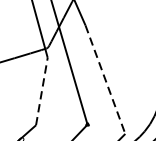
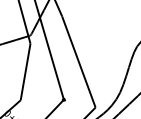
line: (104, 80) -> (78, 62), dashed -> solid
line: (41, 92) -> (25, 72), dashed -> solid

